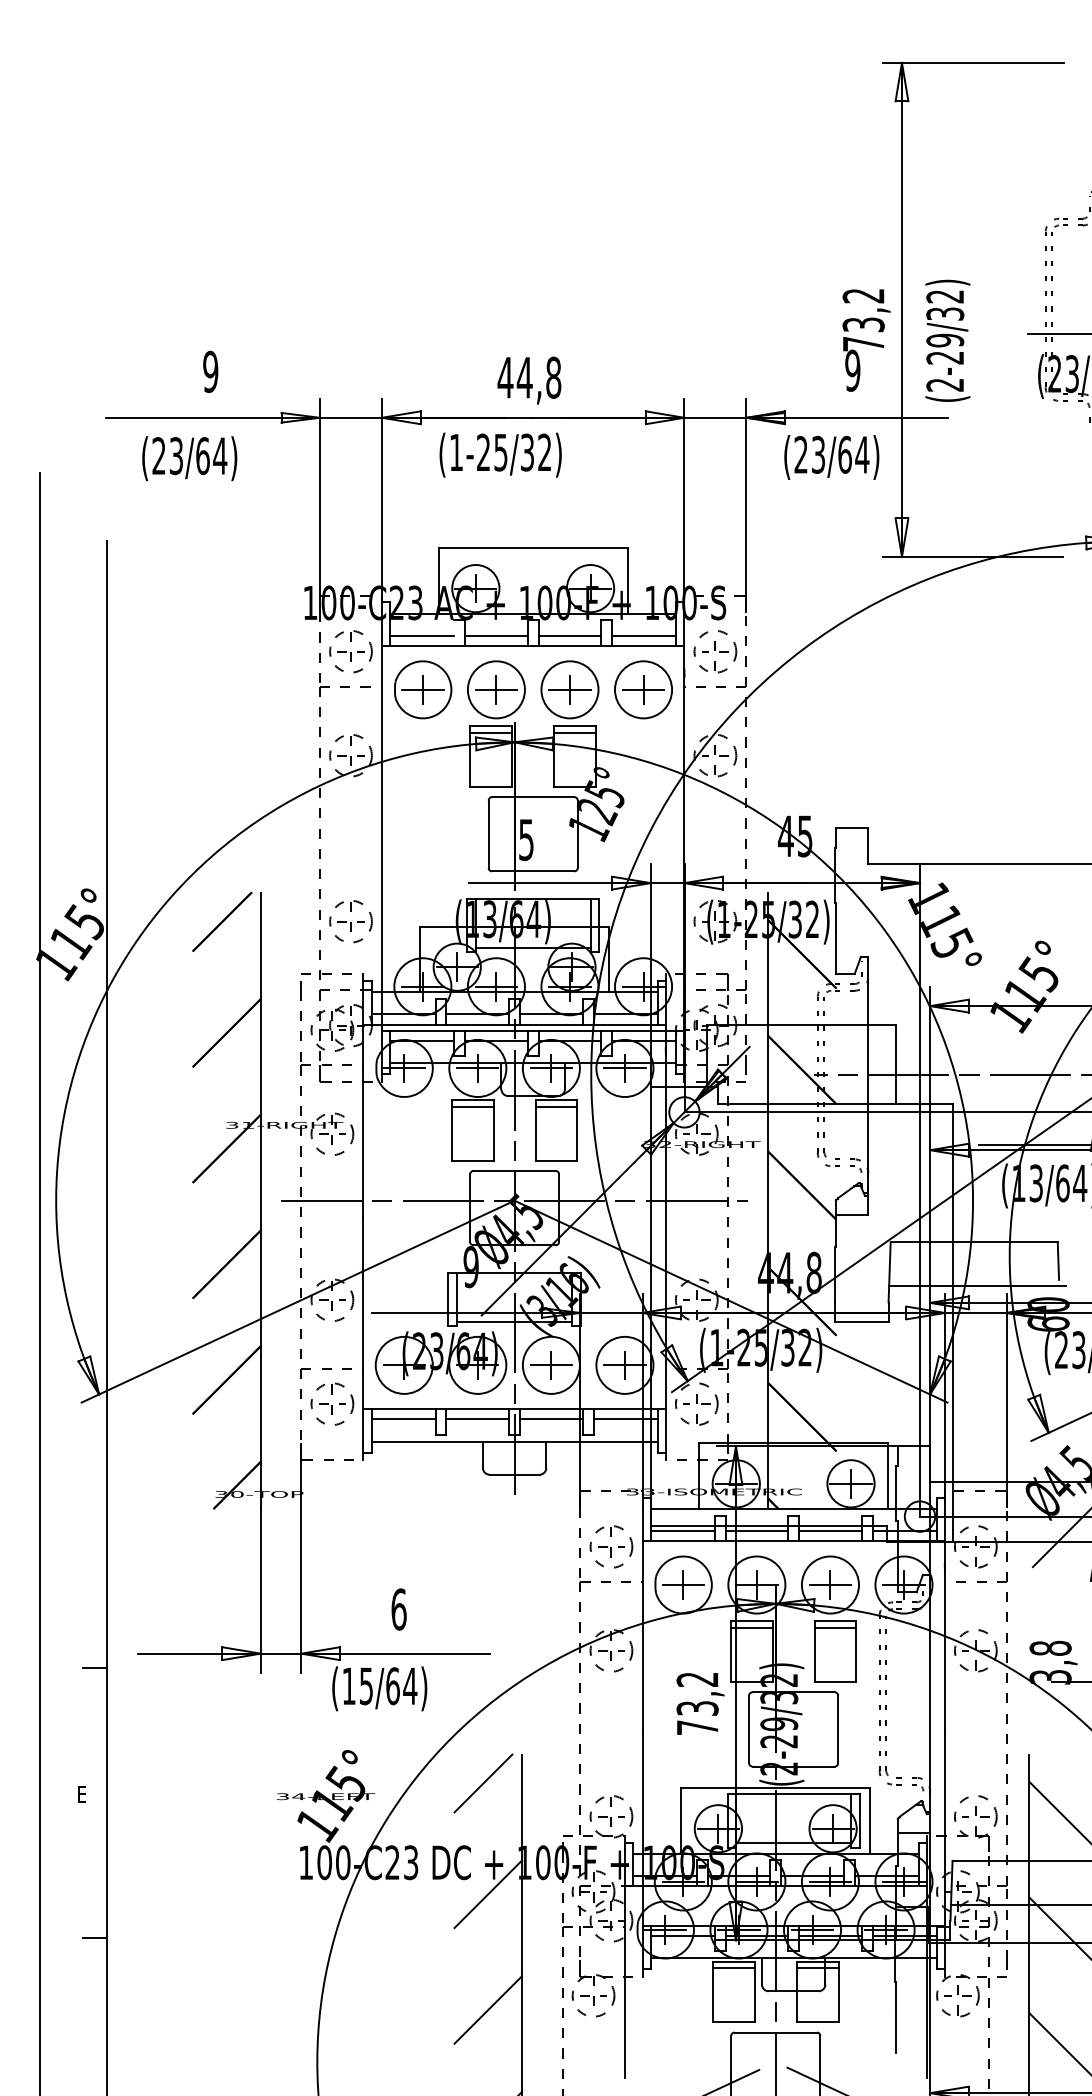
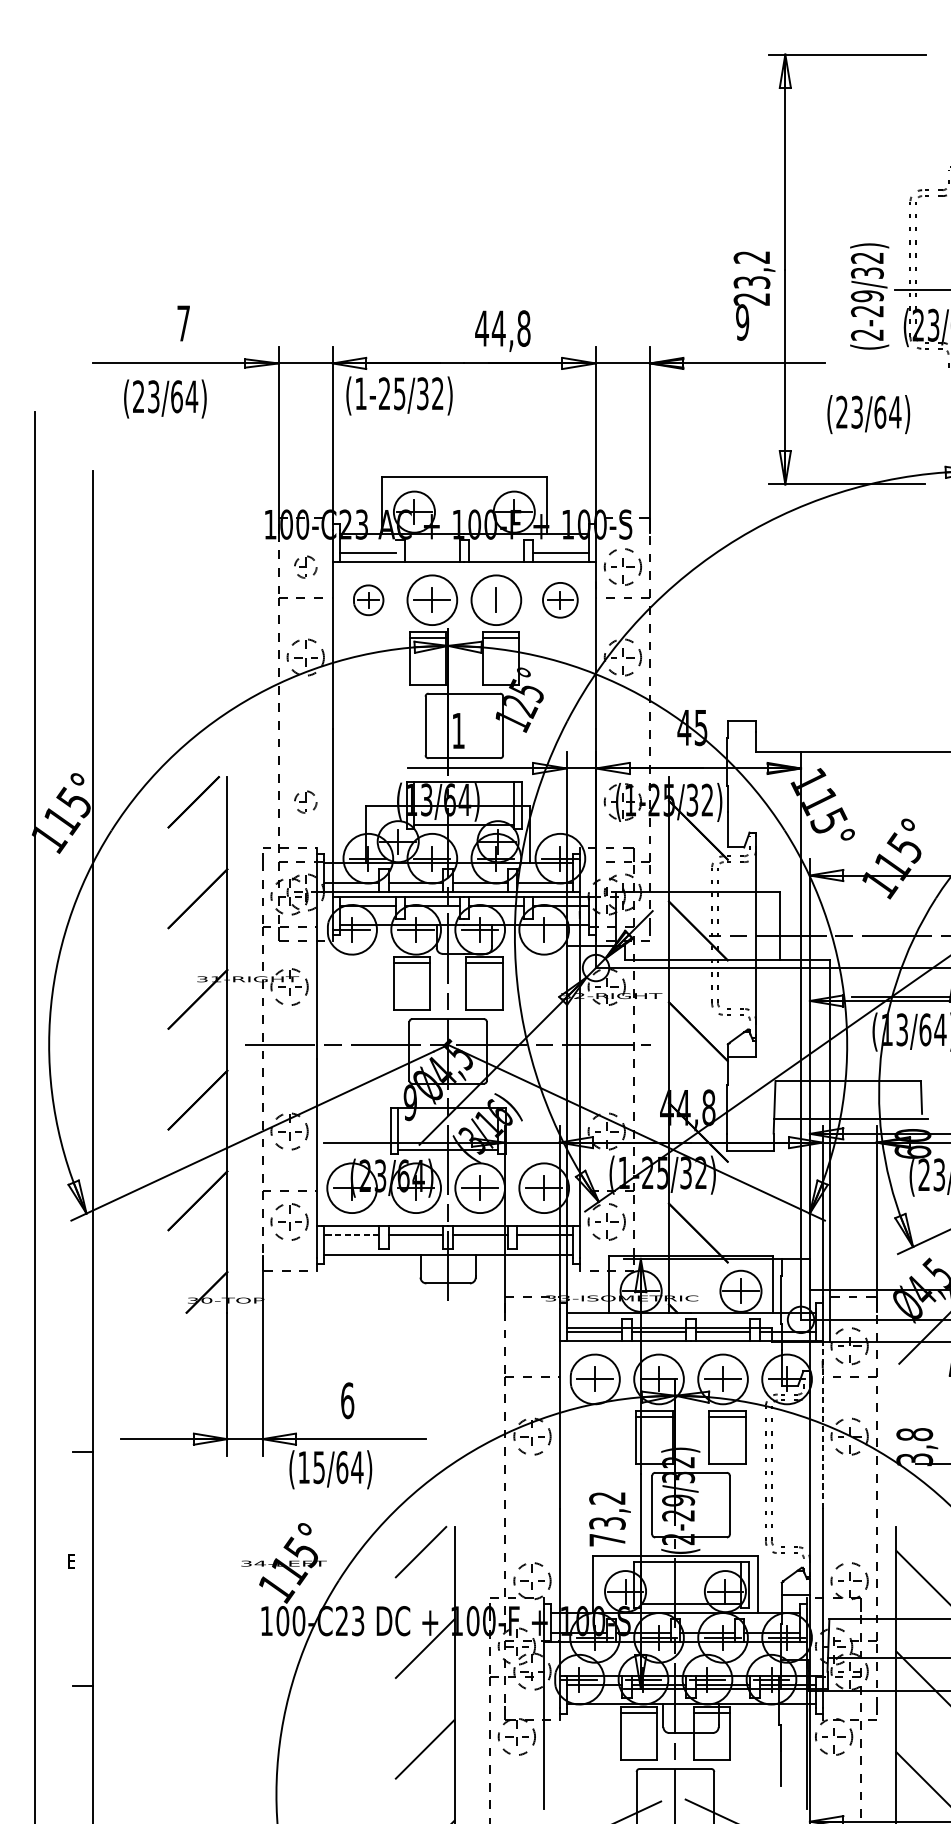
text: (947, 340) -> (869, 296), moved
text: (863, 344) -> (751, 299), 73,2 -> 23,2
text: (210, 371) -> (183, 323), 9 -> 7
text: (529, 380) -> (502, 331), moved
text: (500, 454) -> (399, 395), moved
text: (831, 457) -> (868, 414), moved
line: (496, 635) -> (432, 552), removed
line: (569, 635) -> (495, 552), removed
part: (350, 651) -> (305, 566), size x0.6
part: (423, 689) -> (368, 599), size x0.6
line: (569, 689) -> (495, 599), removed
part: (643, 689) -> (560, 599), size x0.7
text: (526, 840) -> (458, 731), 5 -> 1
part: (350, 921) -> (305, 801), size x0.6
line: (624, 1068) -> (543, 929), removed
line: (403, 1419) -> (351, 1235), solid -> dashed
part: (611, 1546) -> (532, 1345), removed
line: (944, 1636) -> (822, 1424), solid -> dashed
text: (700, 1703) -> (609, 1519), moved

